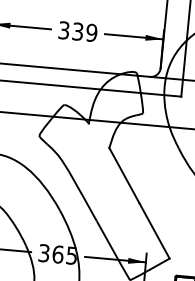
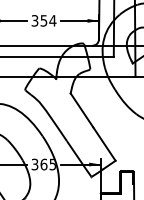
text: (85, 31) -> (48, 20), 339 -> 354

